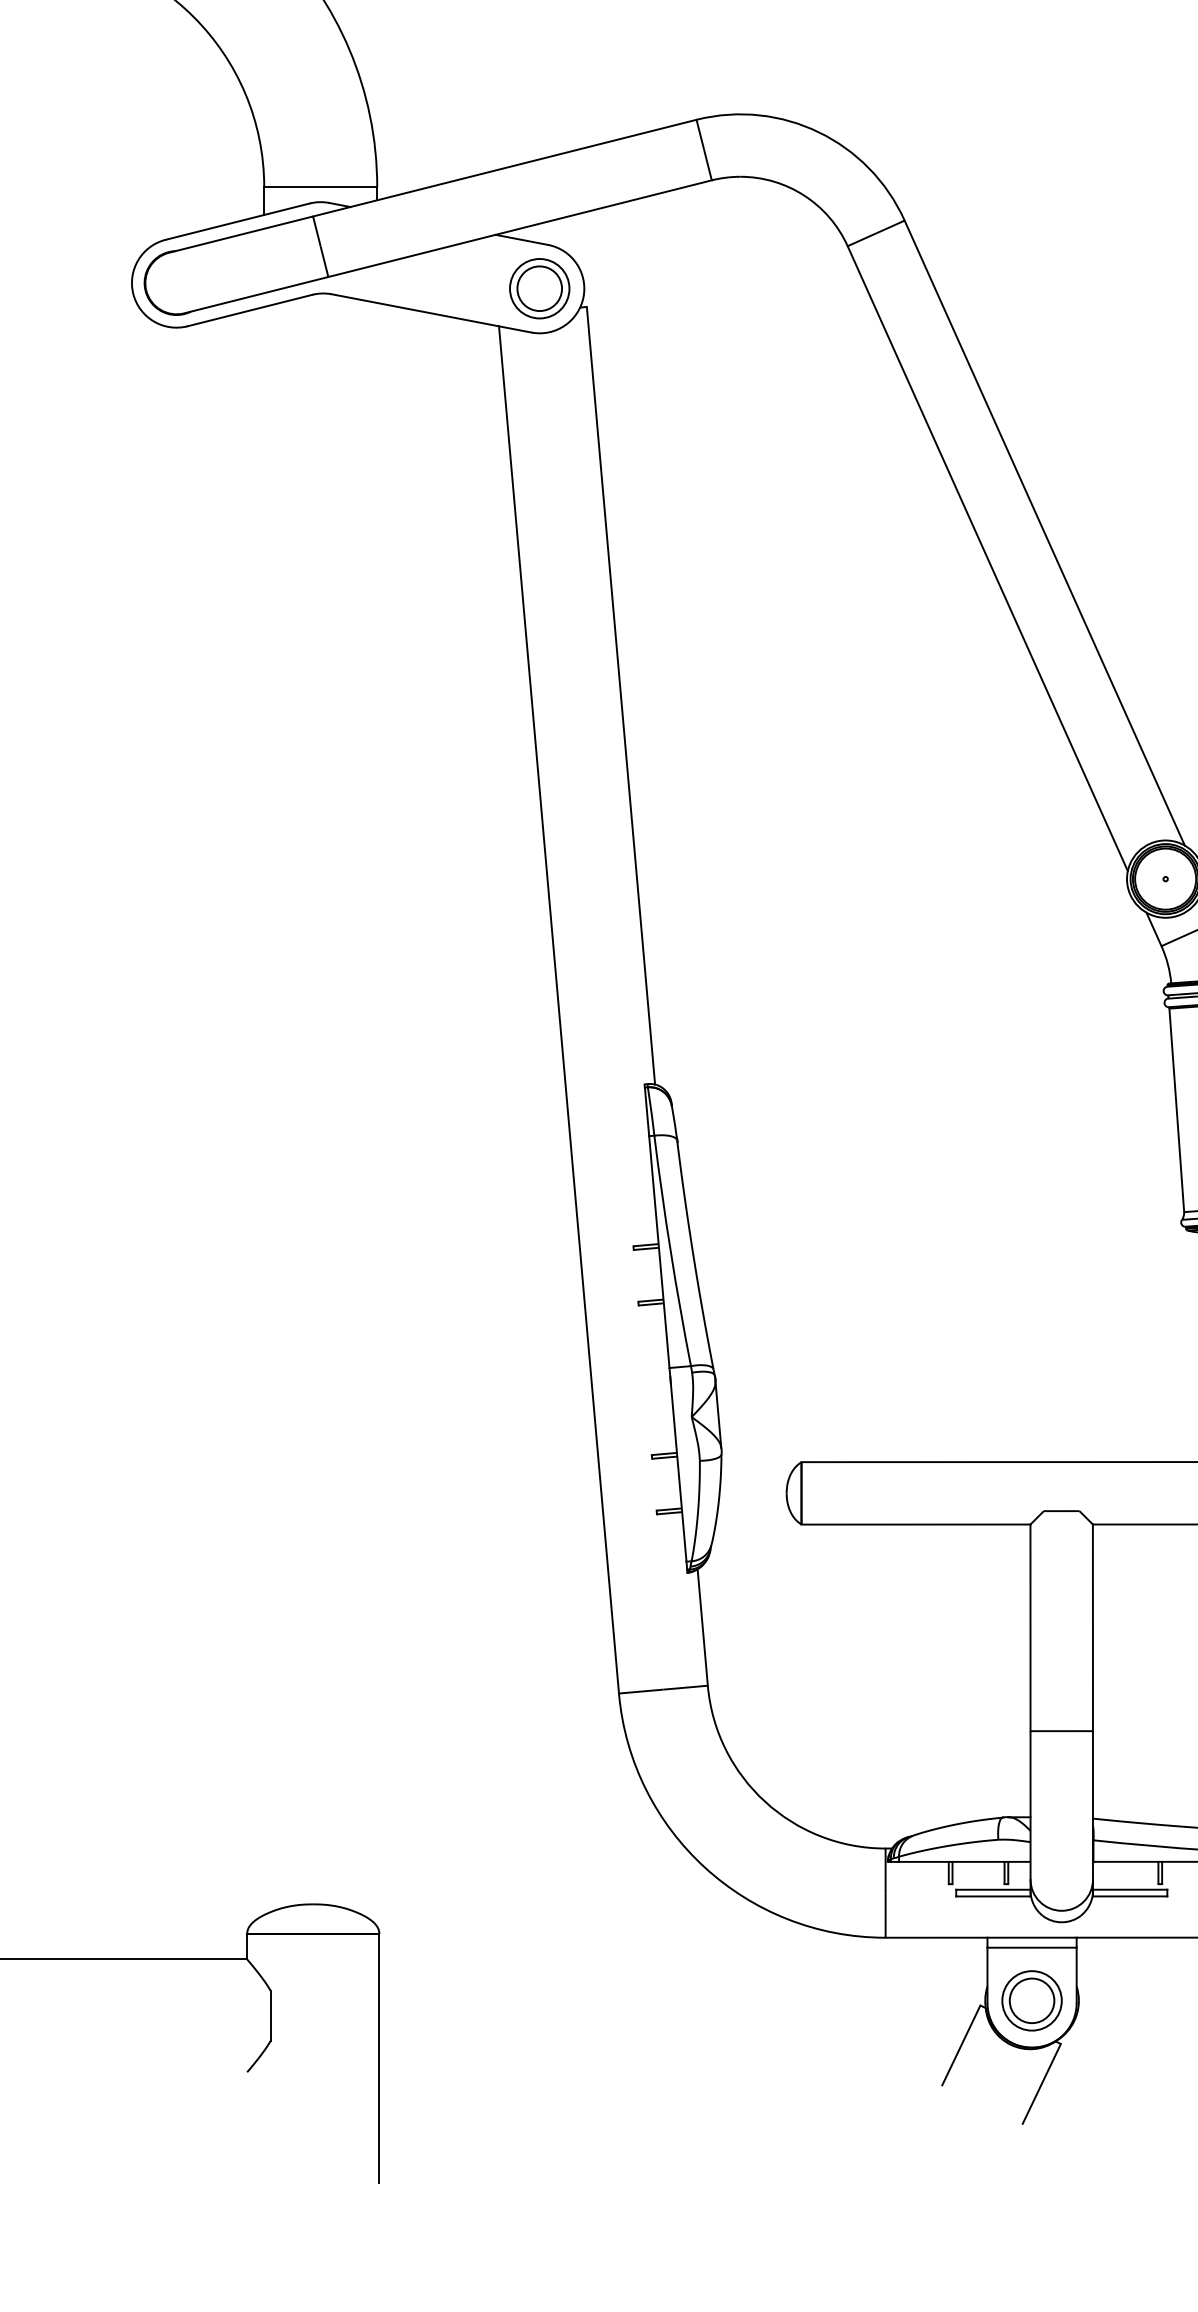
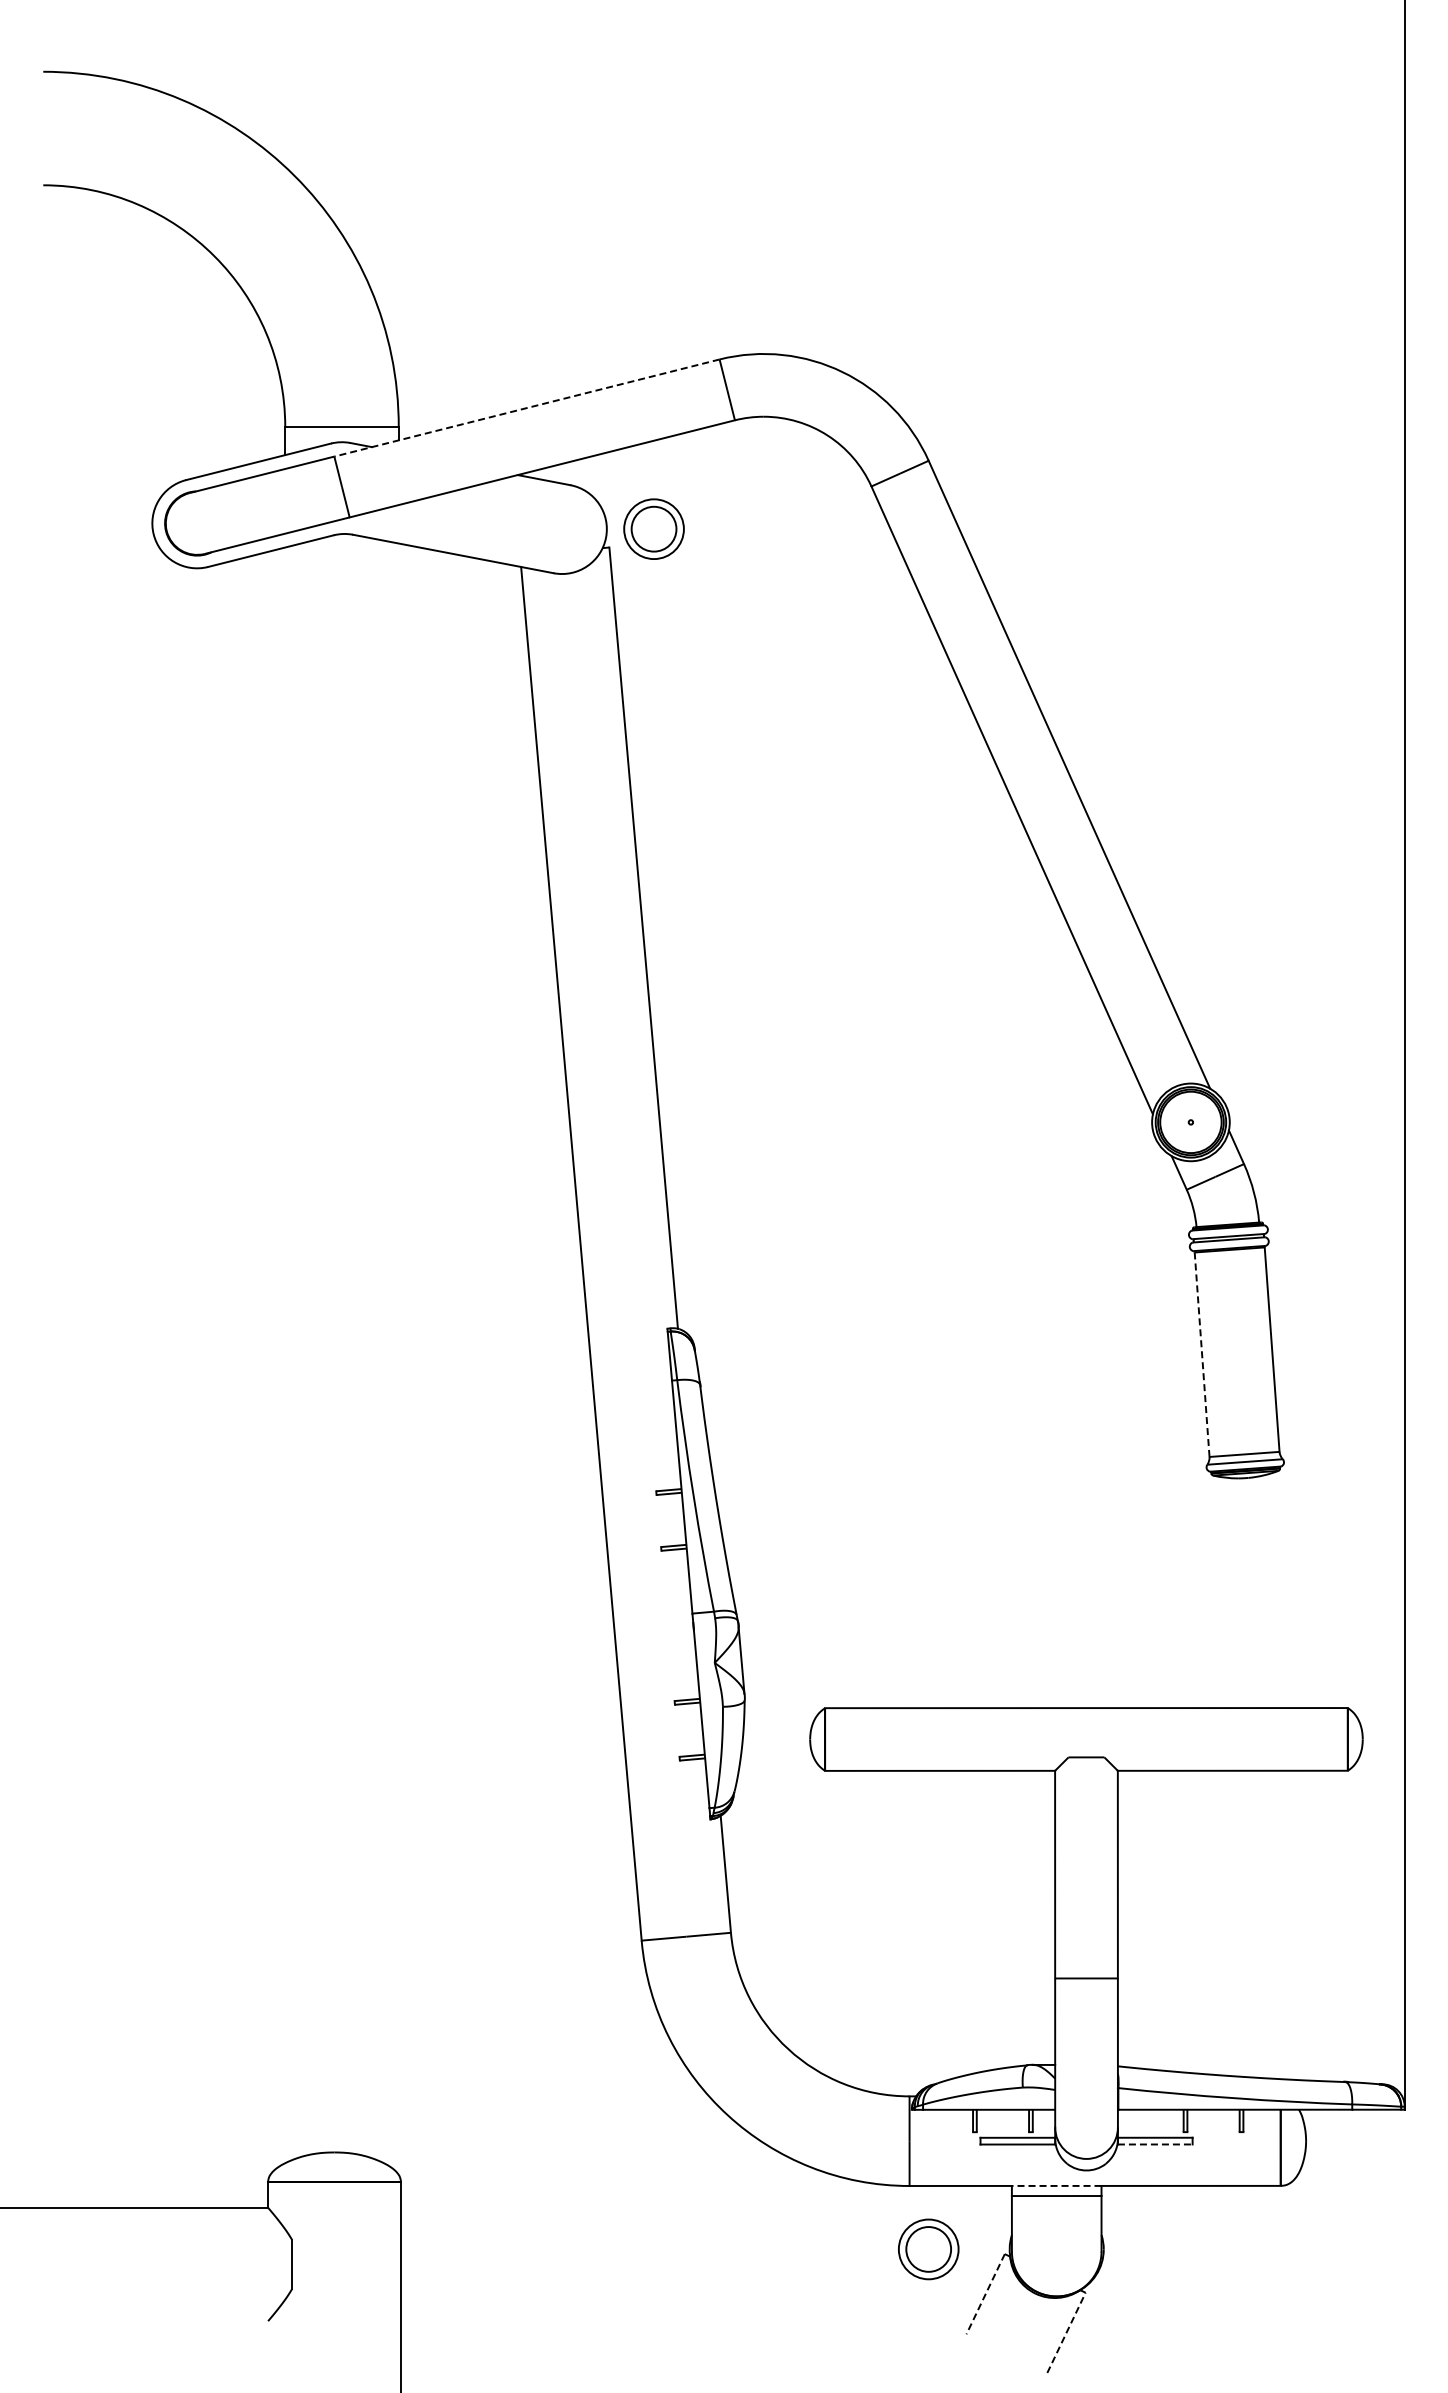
line: (504, 168) -> (526, 408), solid -> dashed
part: (539, 288) -> (653, 528), moved
line: (1177, 1111) -> (1202, 1355), solid -> dashed
line: (1130, 1896) -> (1155, 2144), solid -> dashed
line: (1031, 1937) -> (1056, 2185), solid -> dashed
part: (1031, 2000) -> (928, 2249), moved
line: (961, 2045) -> (985, 2294), solid -> dashed
line: (1041, 2083) -> (1066, 2332), solid -> dashed

